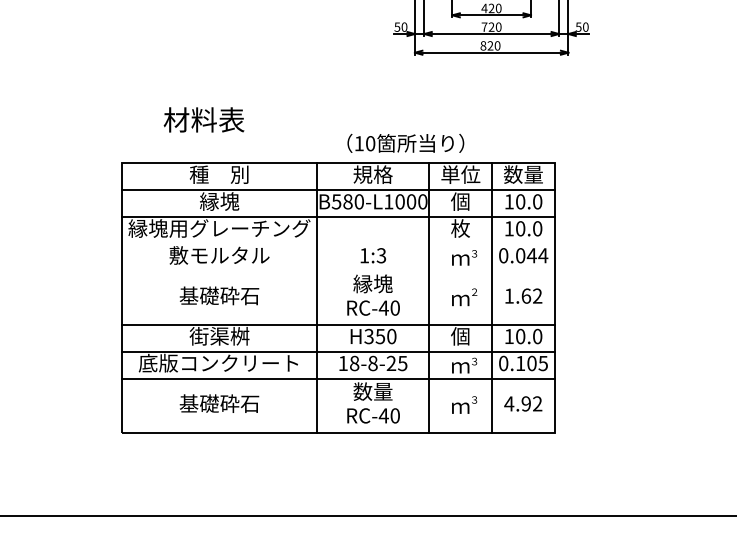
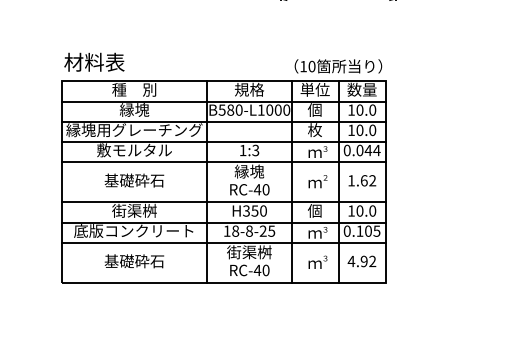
text: (203, 119) -> (94, 61), moved
text: (405, 142) -> (338, 65), moved
line: (338, 244) -> (223, 142), added
line: (338, 271) -> (223, 162), added
text: (372, 391) -> (249, 252), 数量 -> 街渠桝

